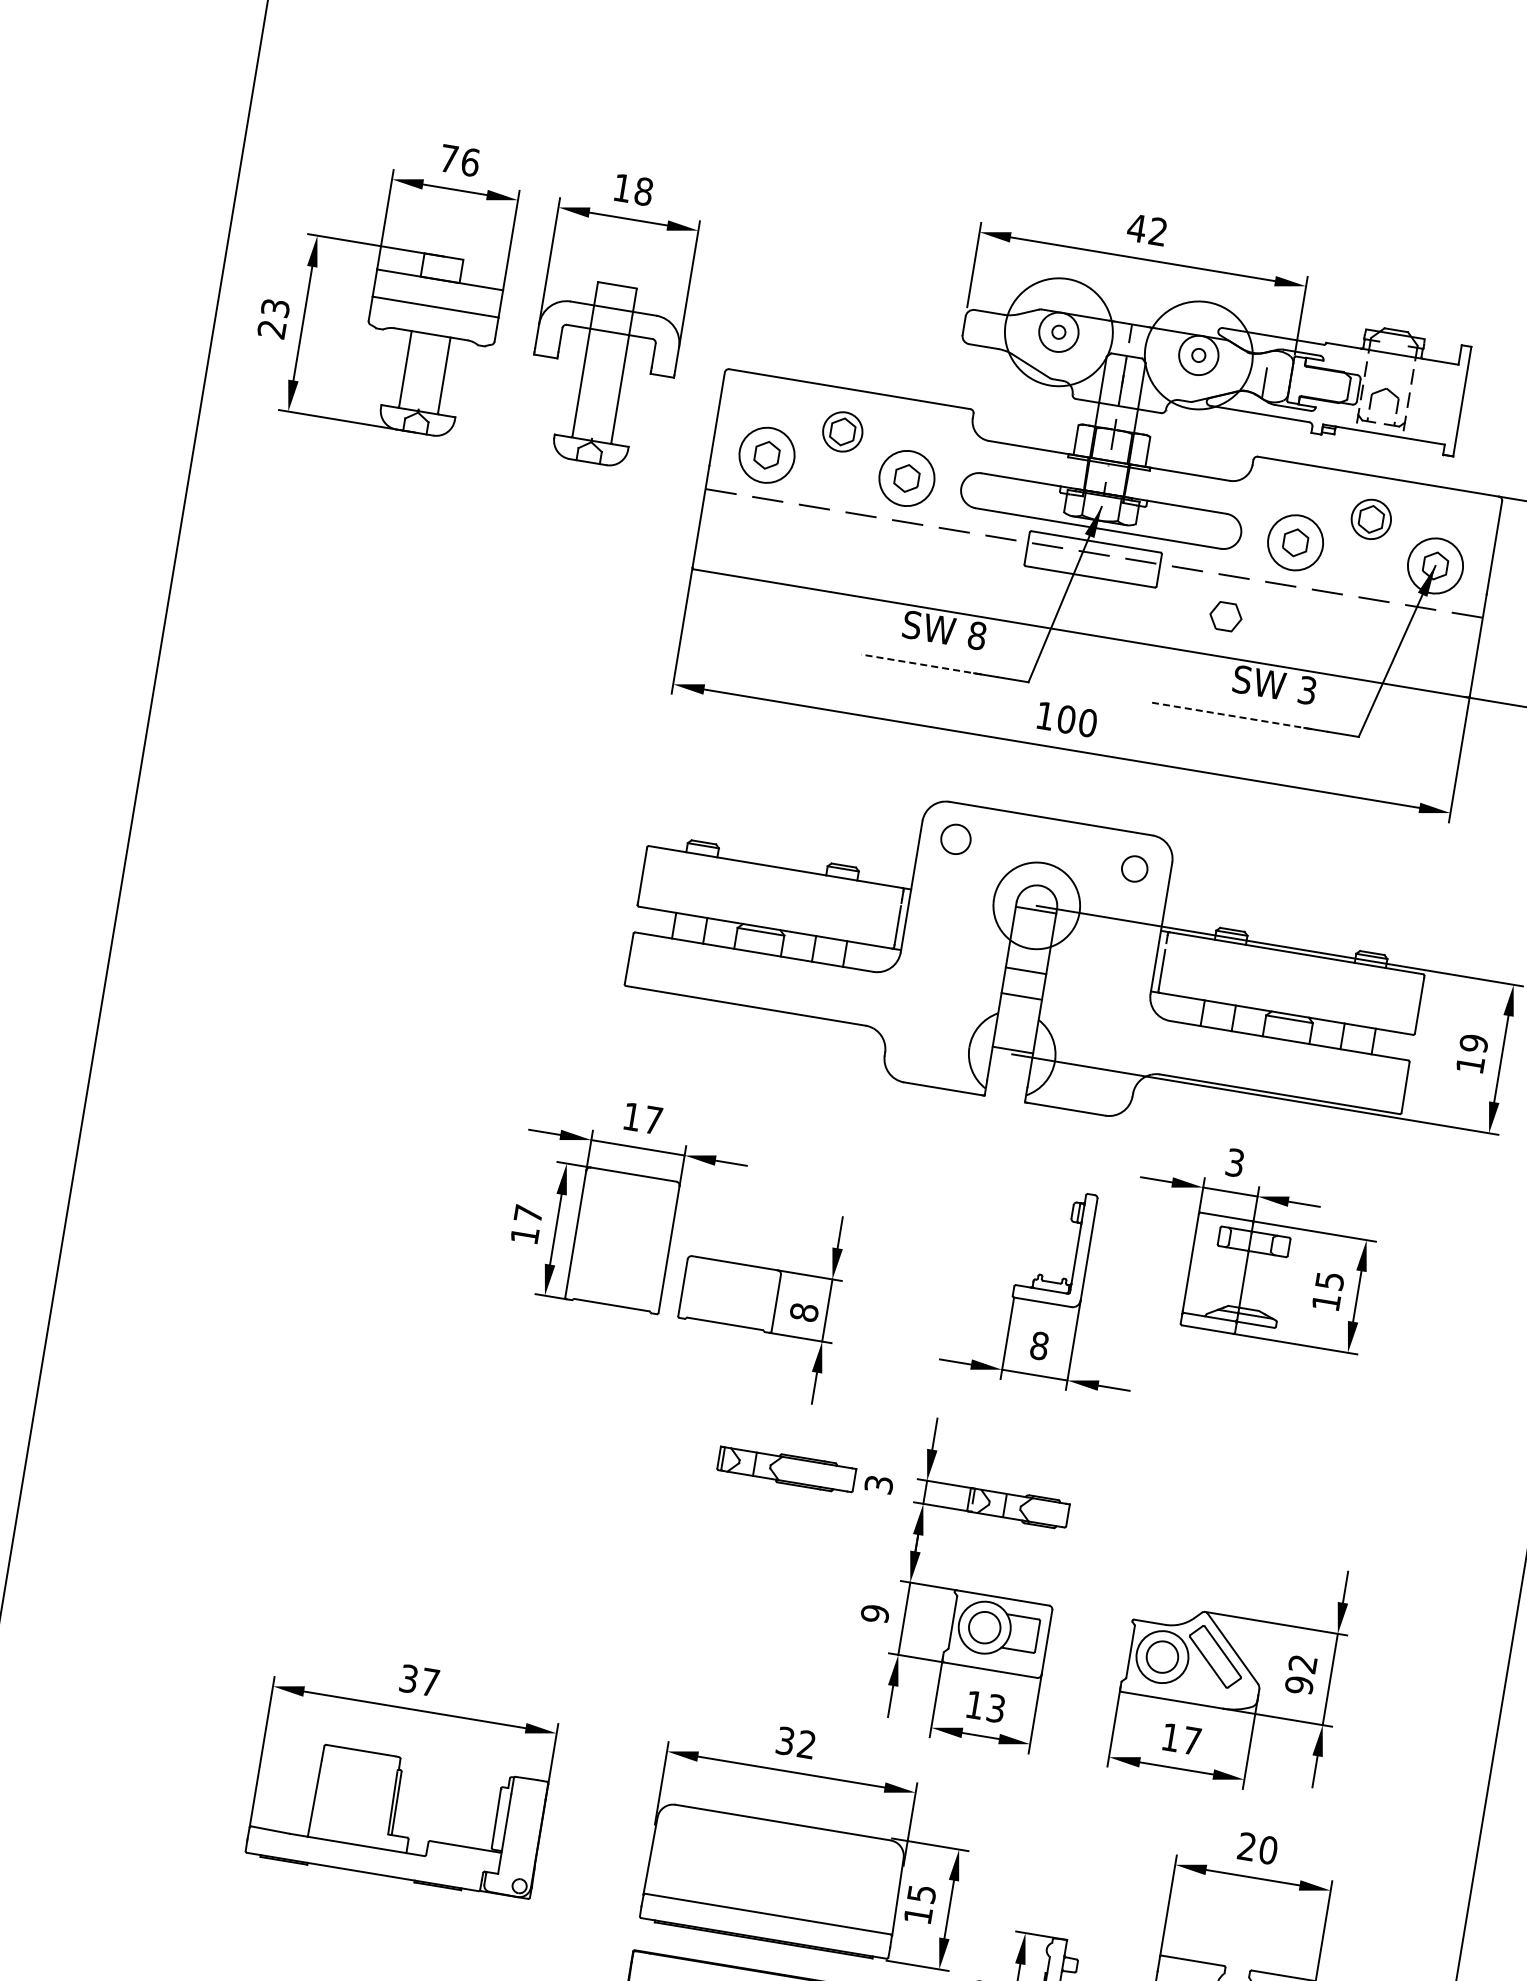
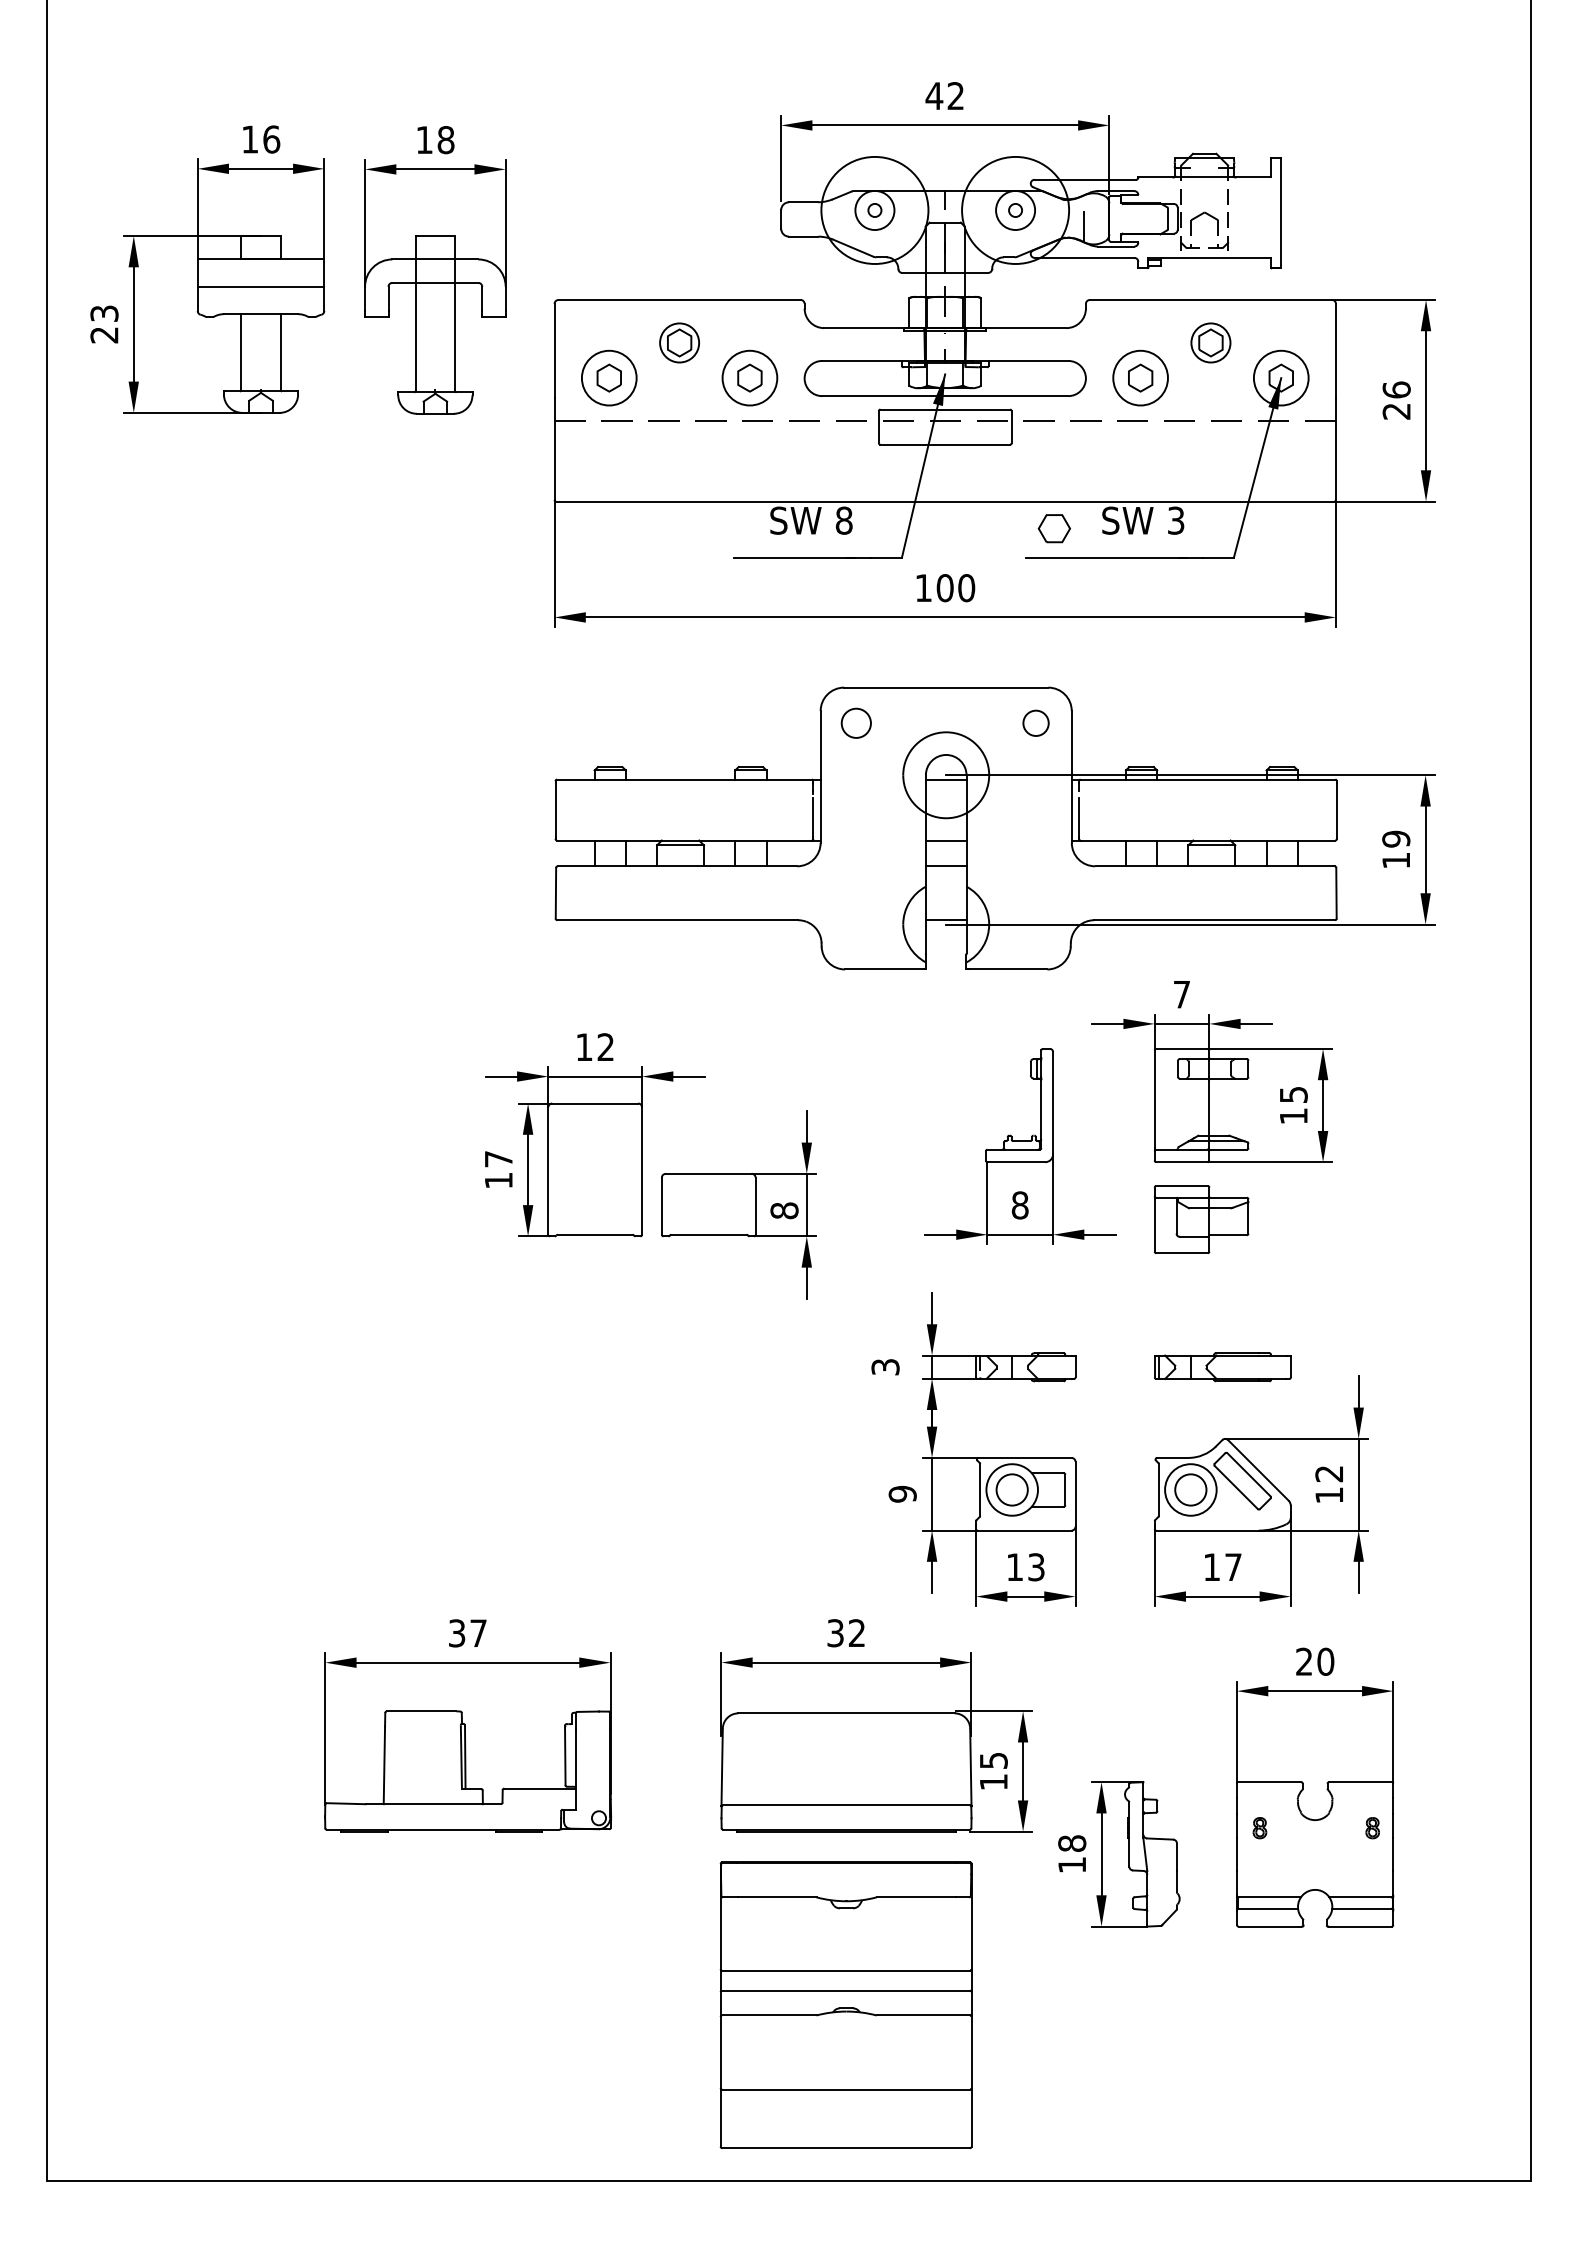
text: (449, 158) -> (250, 139), 76 -> 16
part: (1225, 616) -> (1053, 528), moved
line: (921, 664) -> (794, 557), dashed -> solid
line: (1232, 715) -> (1106, 557), dashed -> solid
text: (653, 1119) -> (605, 1046), 17 -> 12
text: (1234, 1162) -> (1181, 994), 3 -> 7
part: (1217, 1389) -> (1201, 1219), added
part: (786, 1469) -> (1222, 1367), moved
text: (1299, 1685) -> (1329, 1495), 92 -> 12

